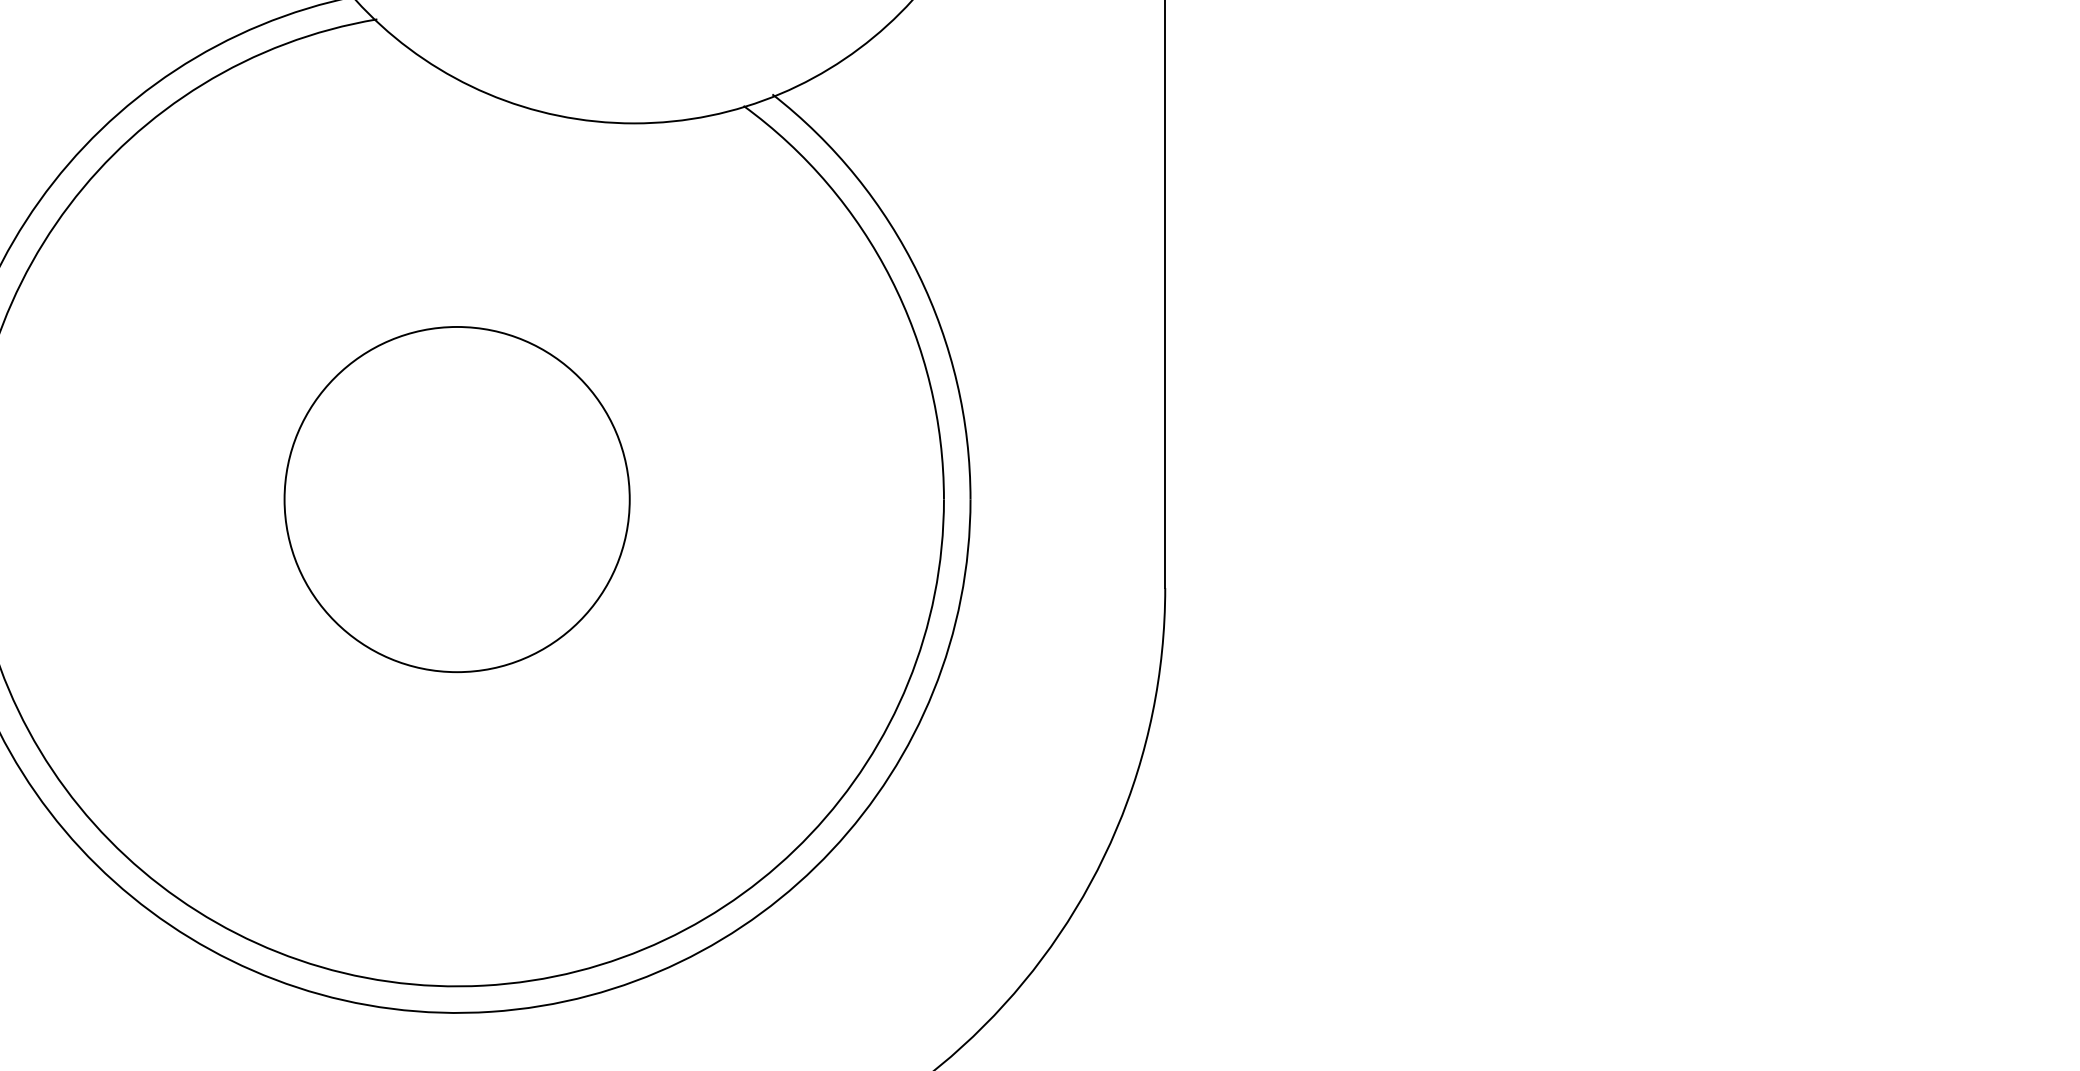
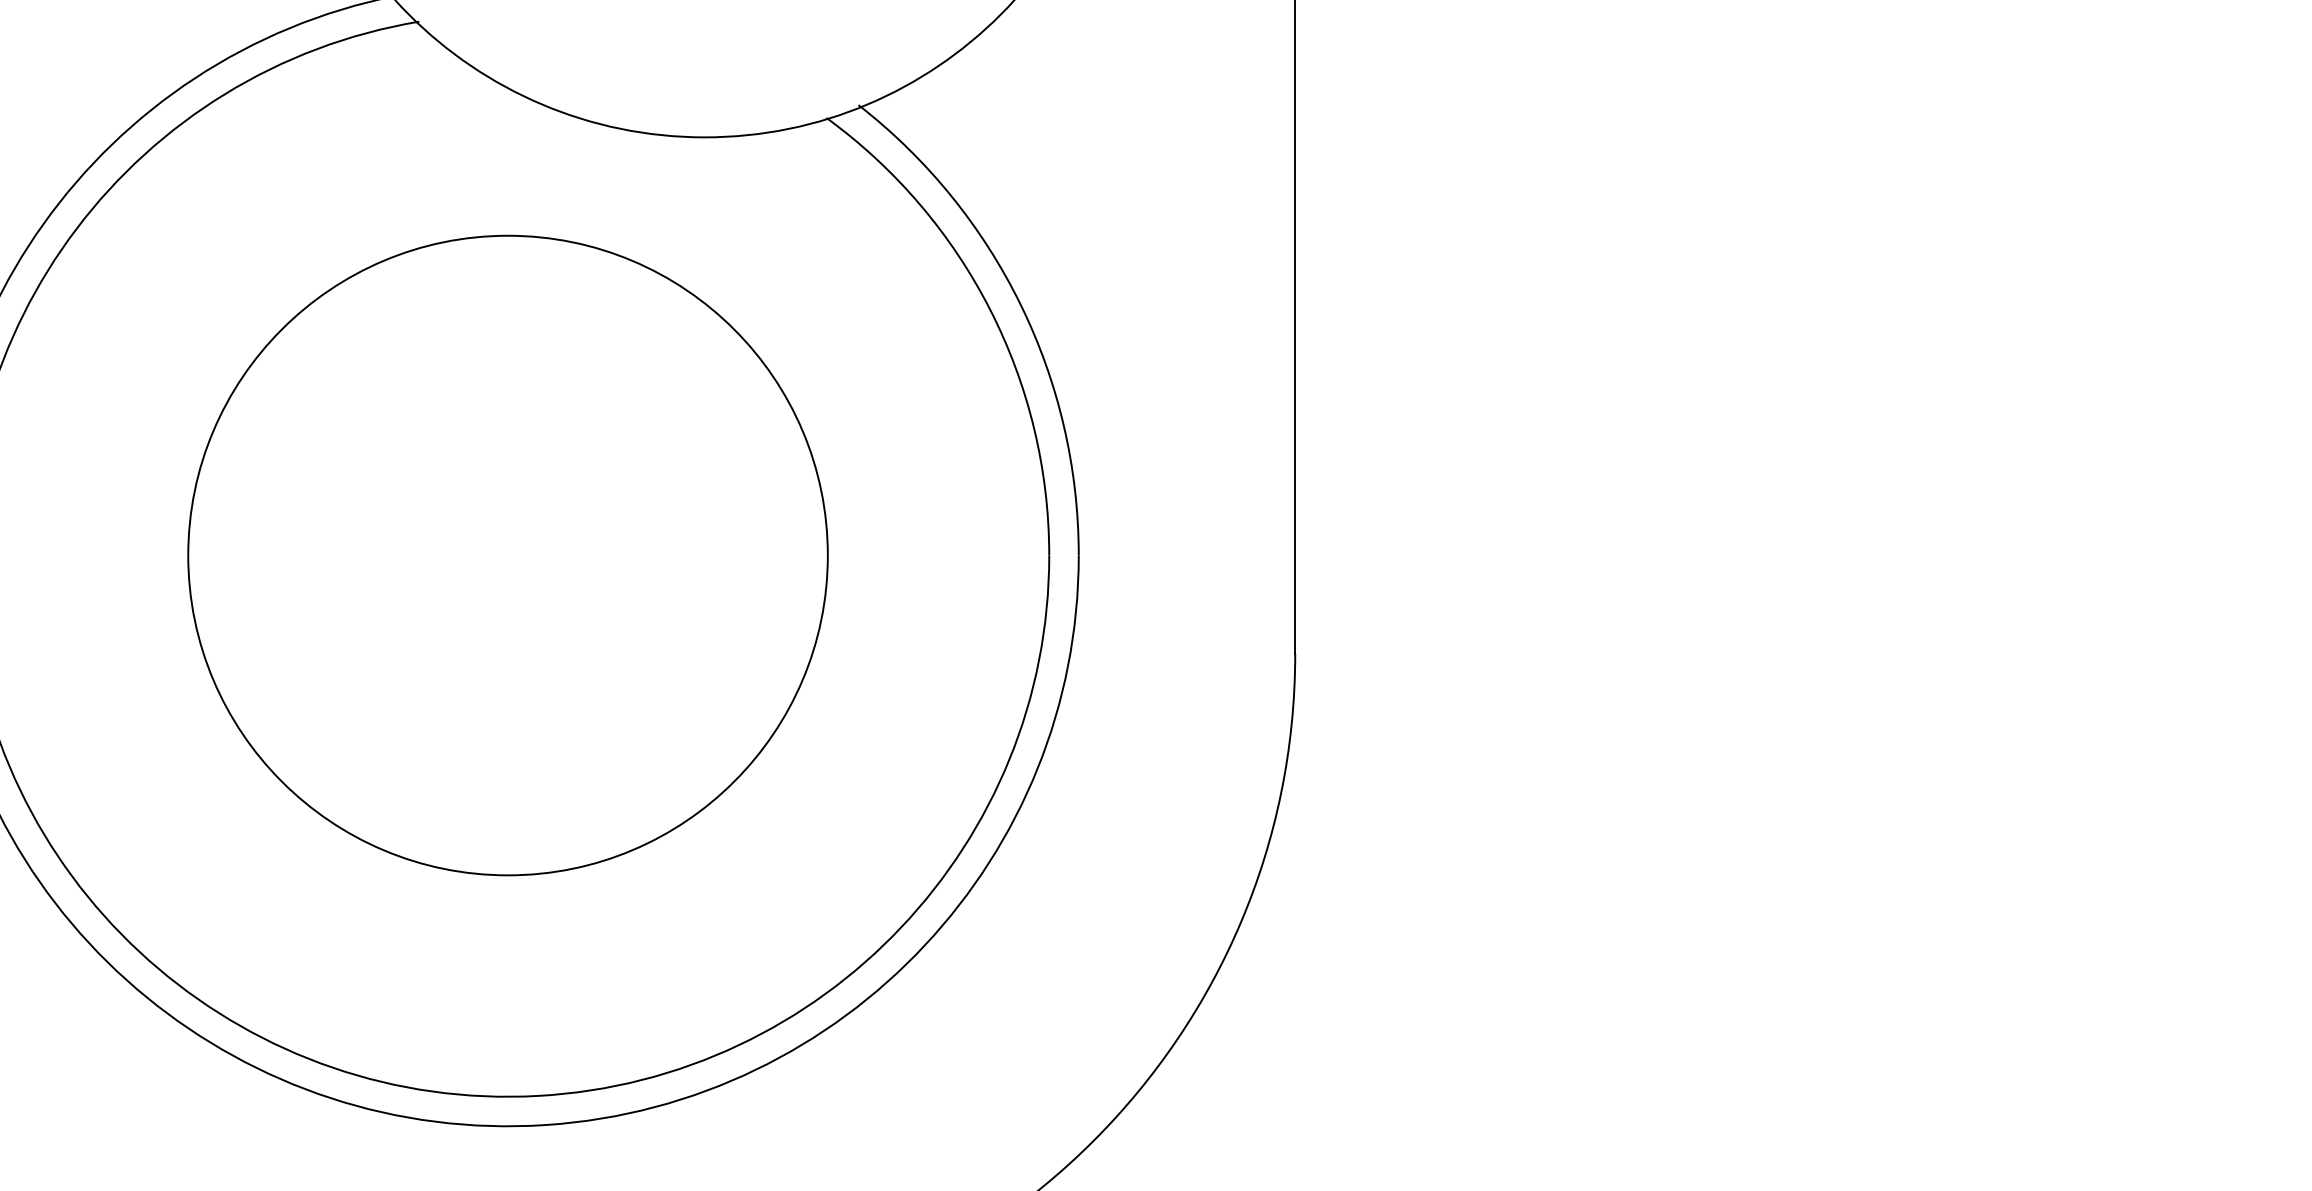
circle: (456, 499) -> (507, 555), size x1.67

